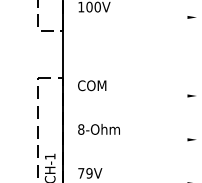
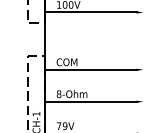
line: (124, 17) -> (90, 12), added
line: (124, 96) -> (90, 70), added
line: (124, 139) -> (90, 101), added

